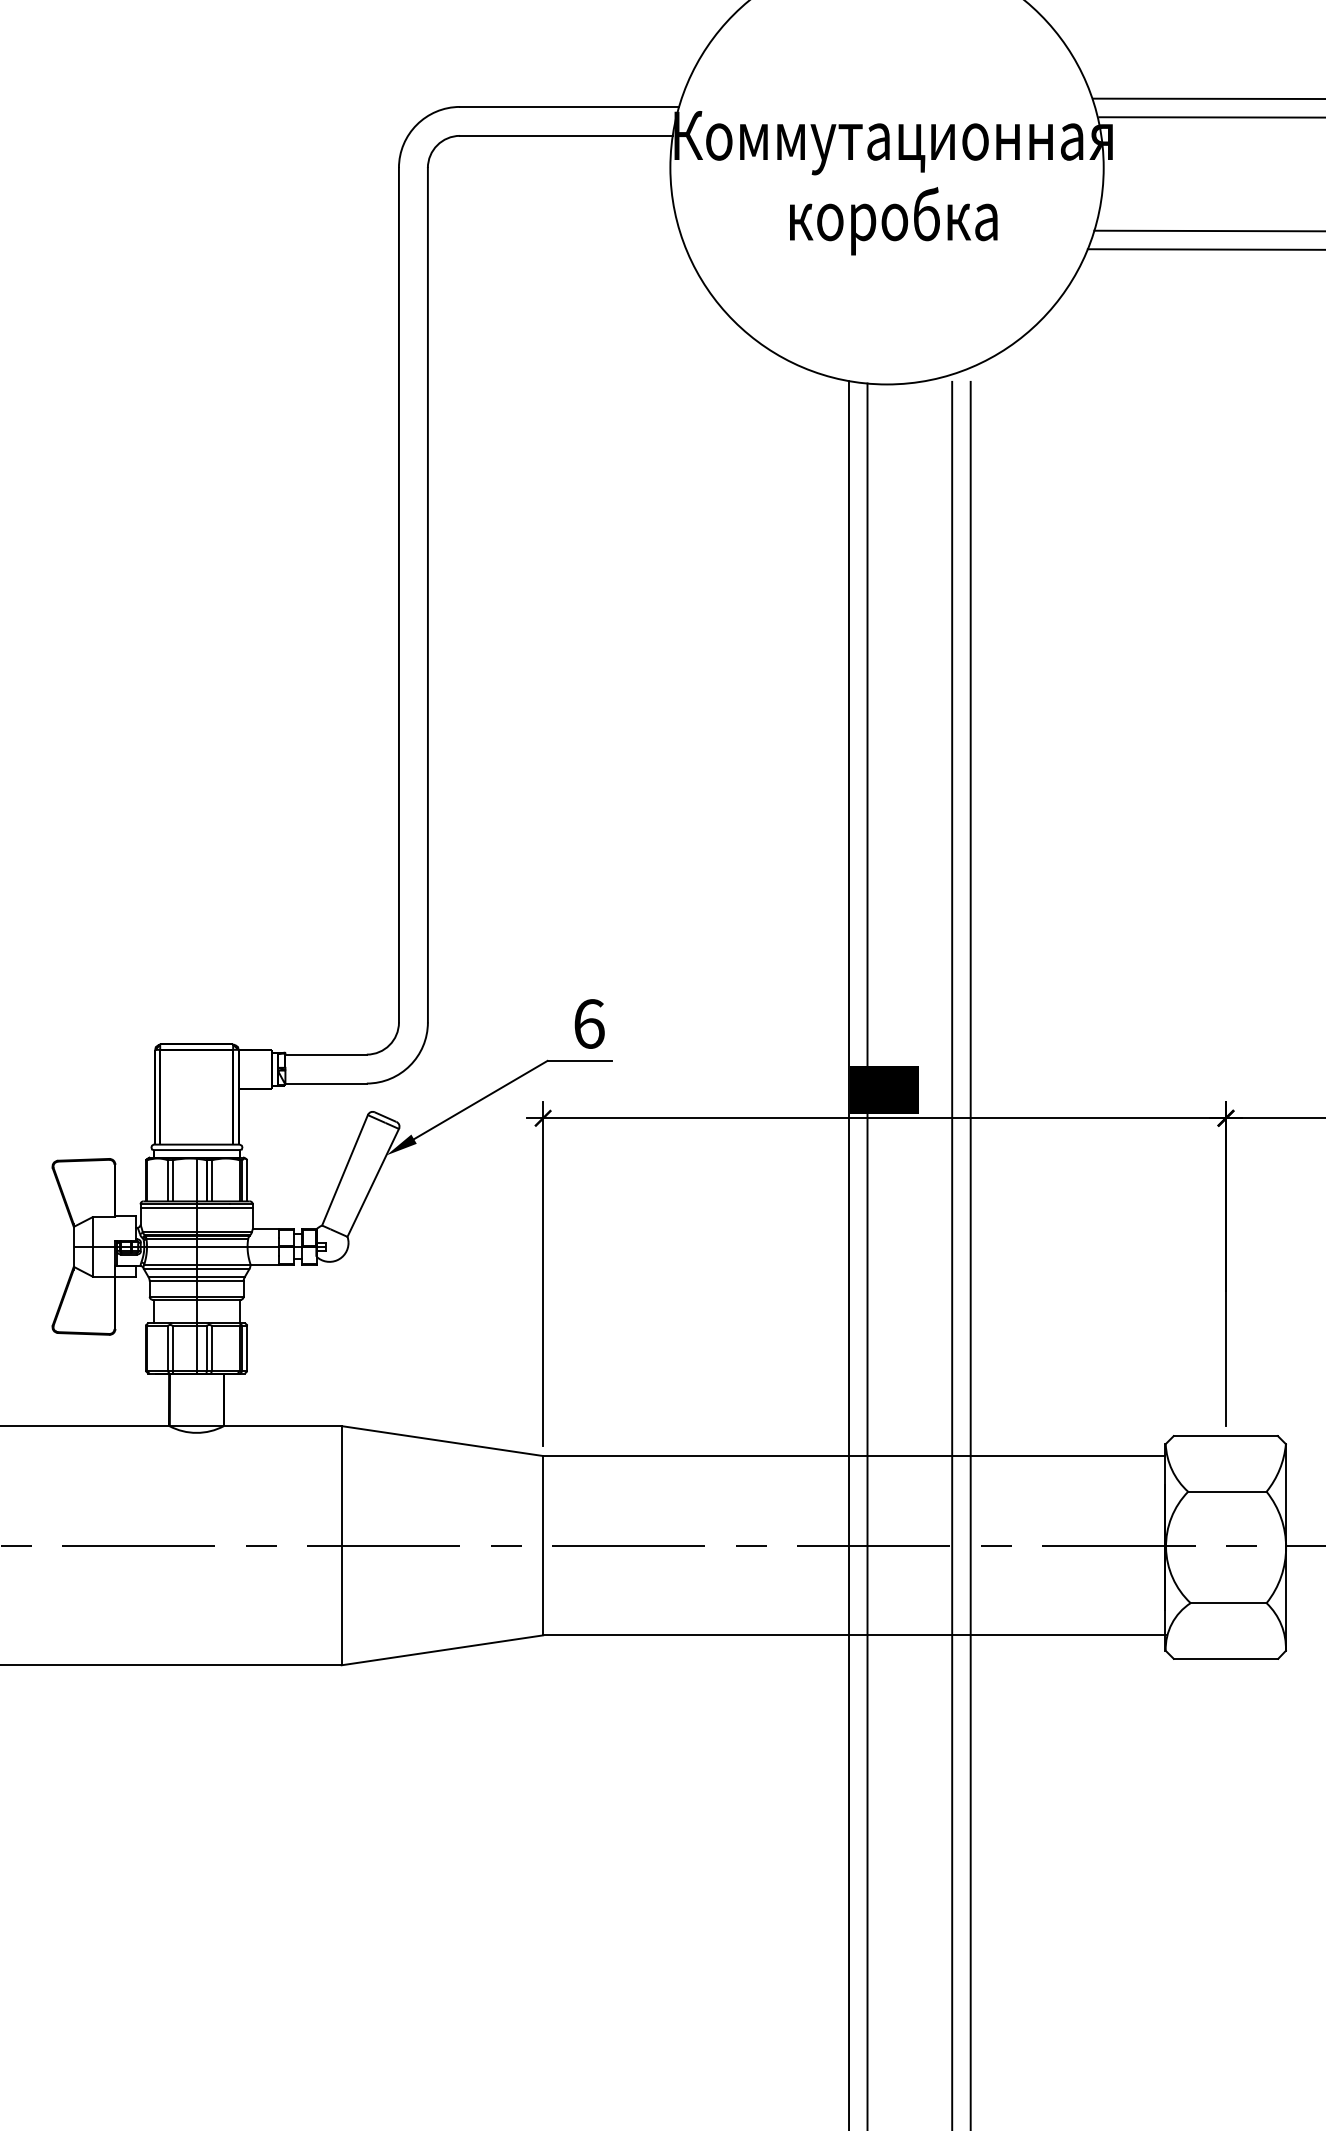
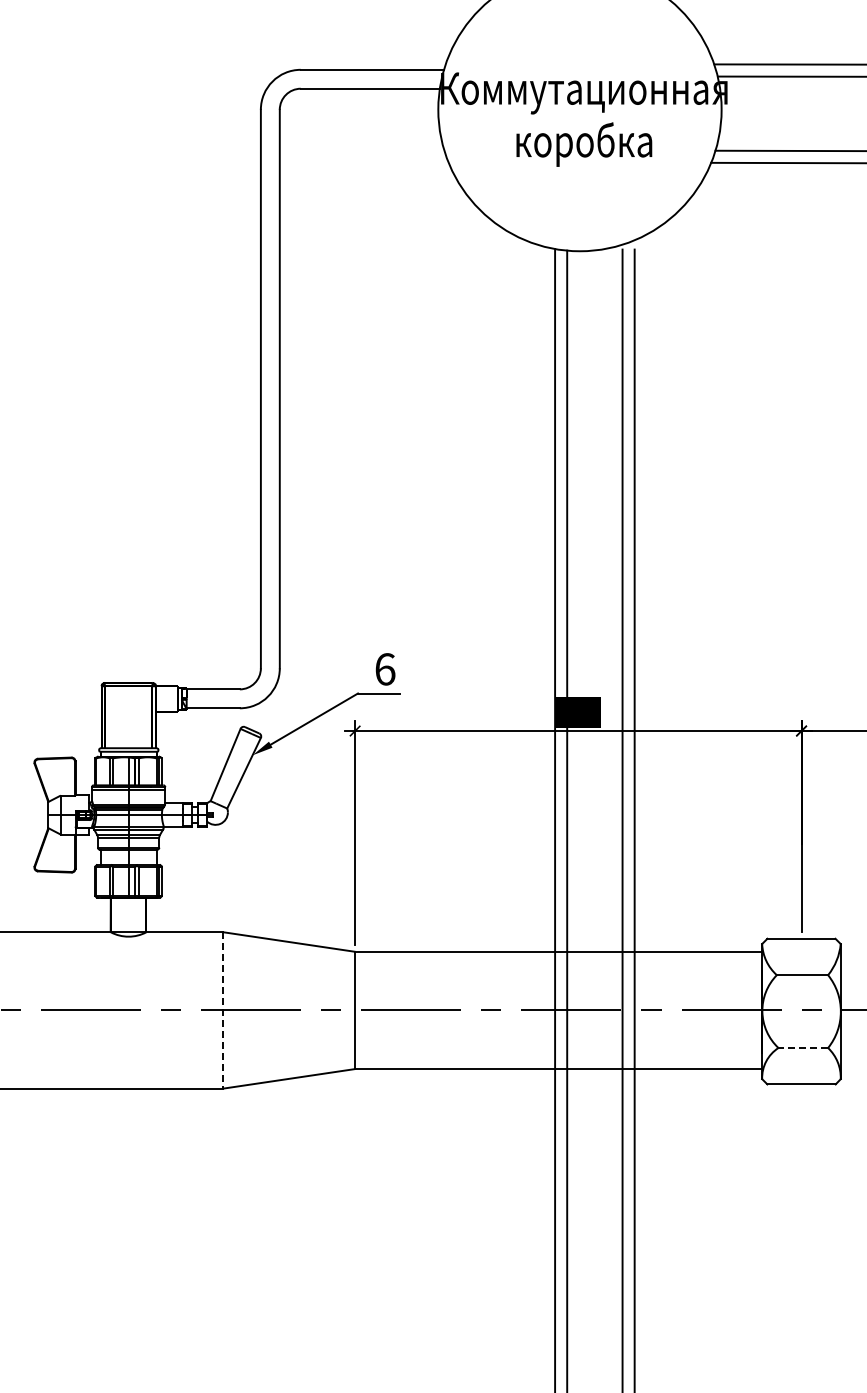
line: (341, 1545) -> (223, 1010), solid -> dashed
line: (1228, 1603) -> (803, 1048), solid -> dashed

